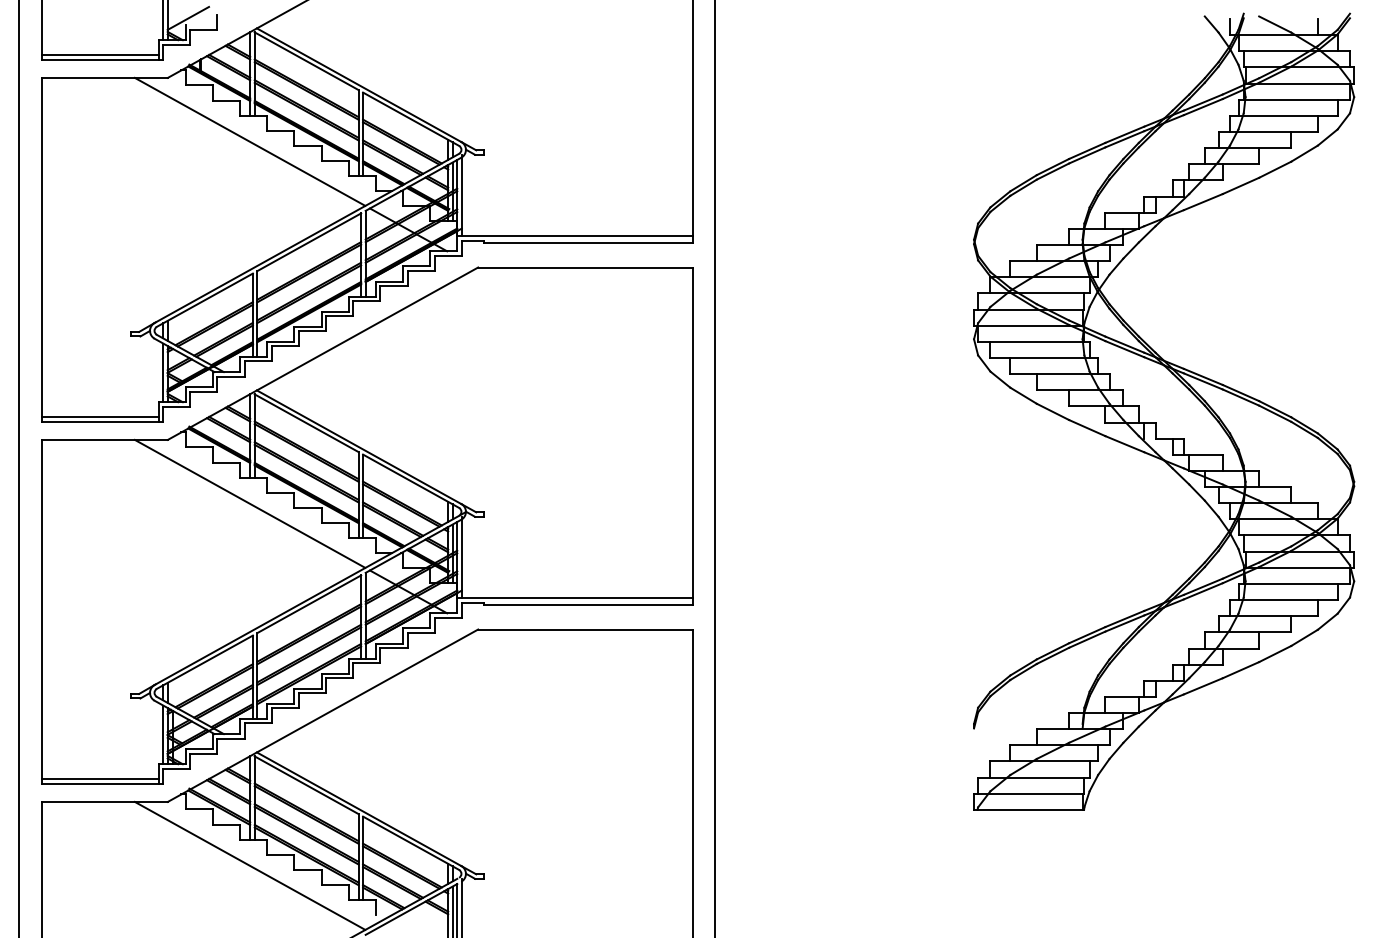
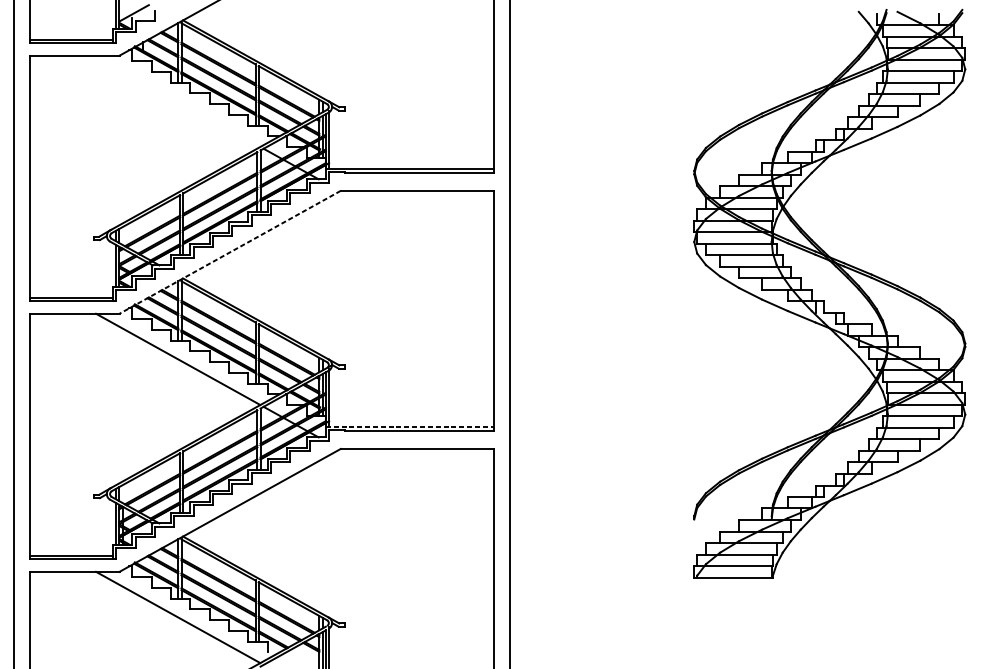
line: (249, 141) -> (177, 101), removed
line: (323, 353) -> (230, 252), solid -> dashed
line: (574, 598) -> (409, 426), solid -> dashed

